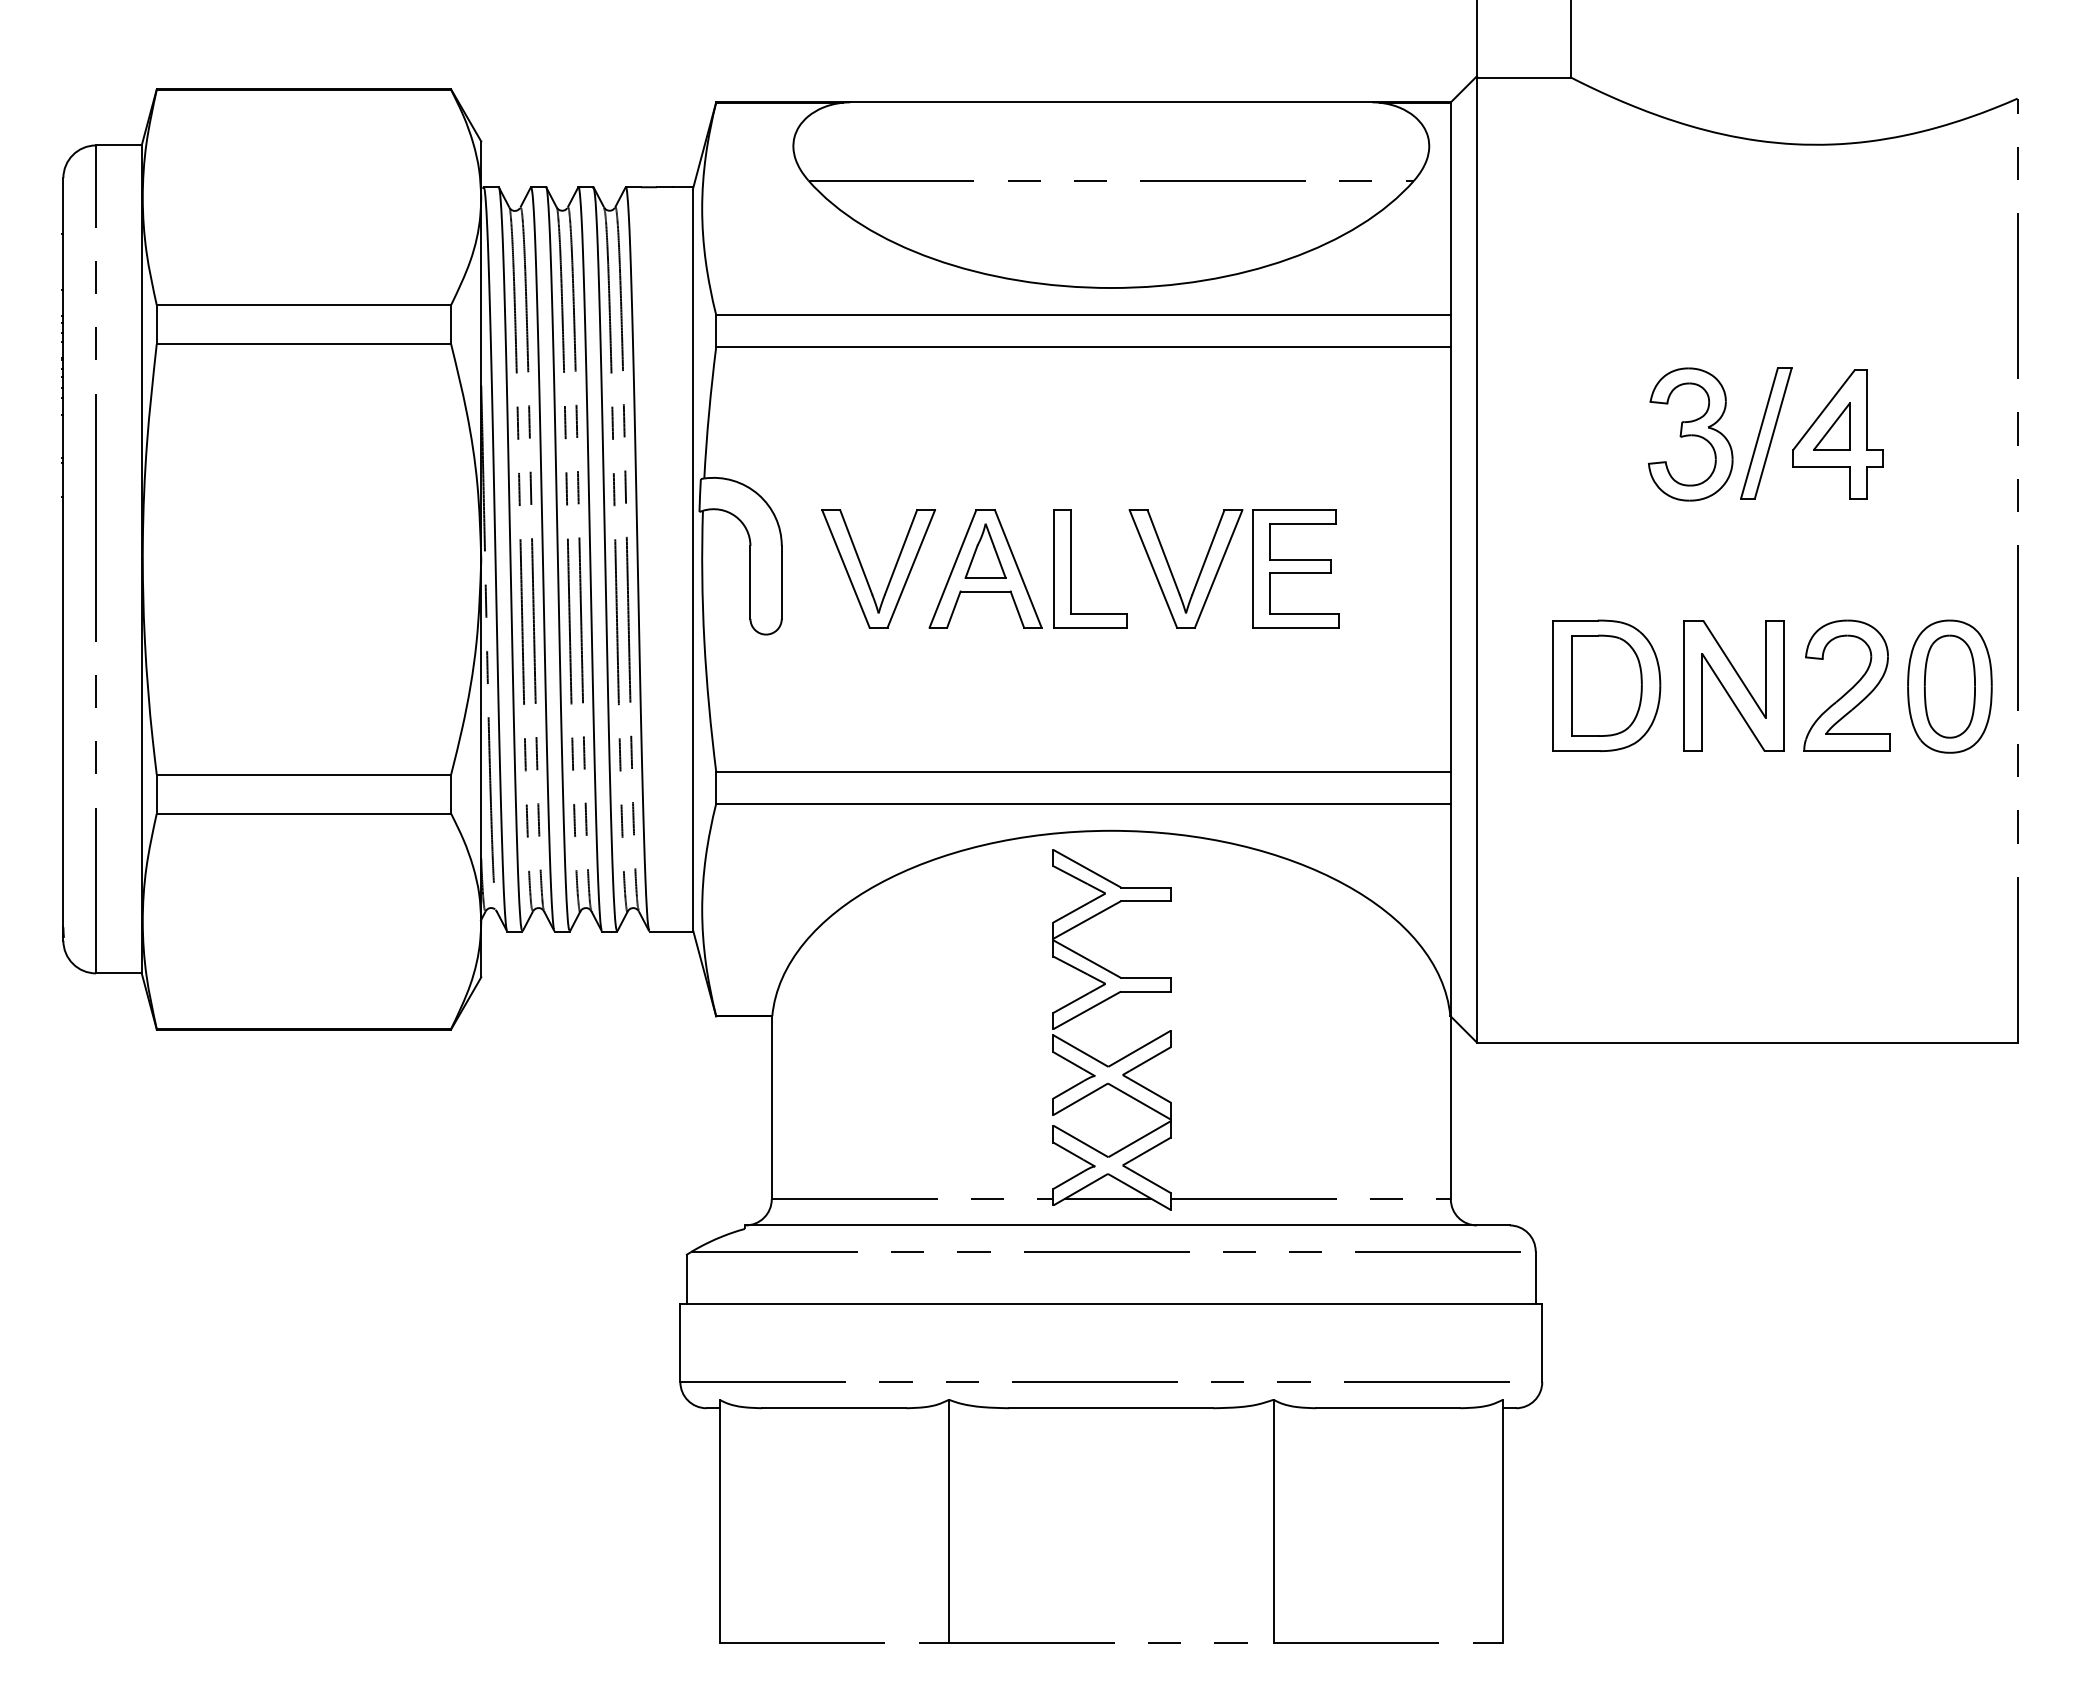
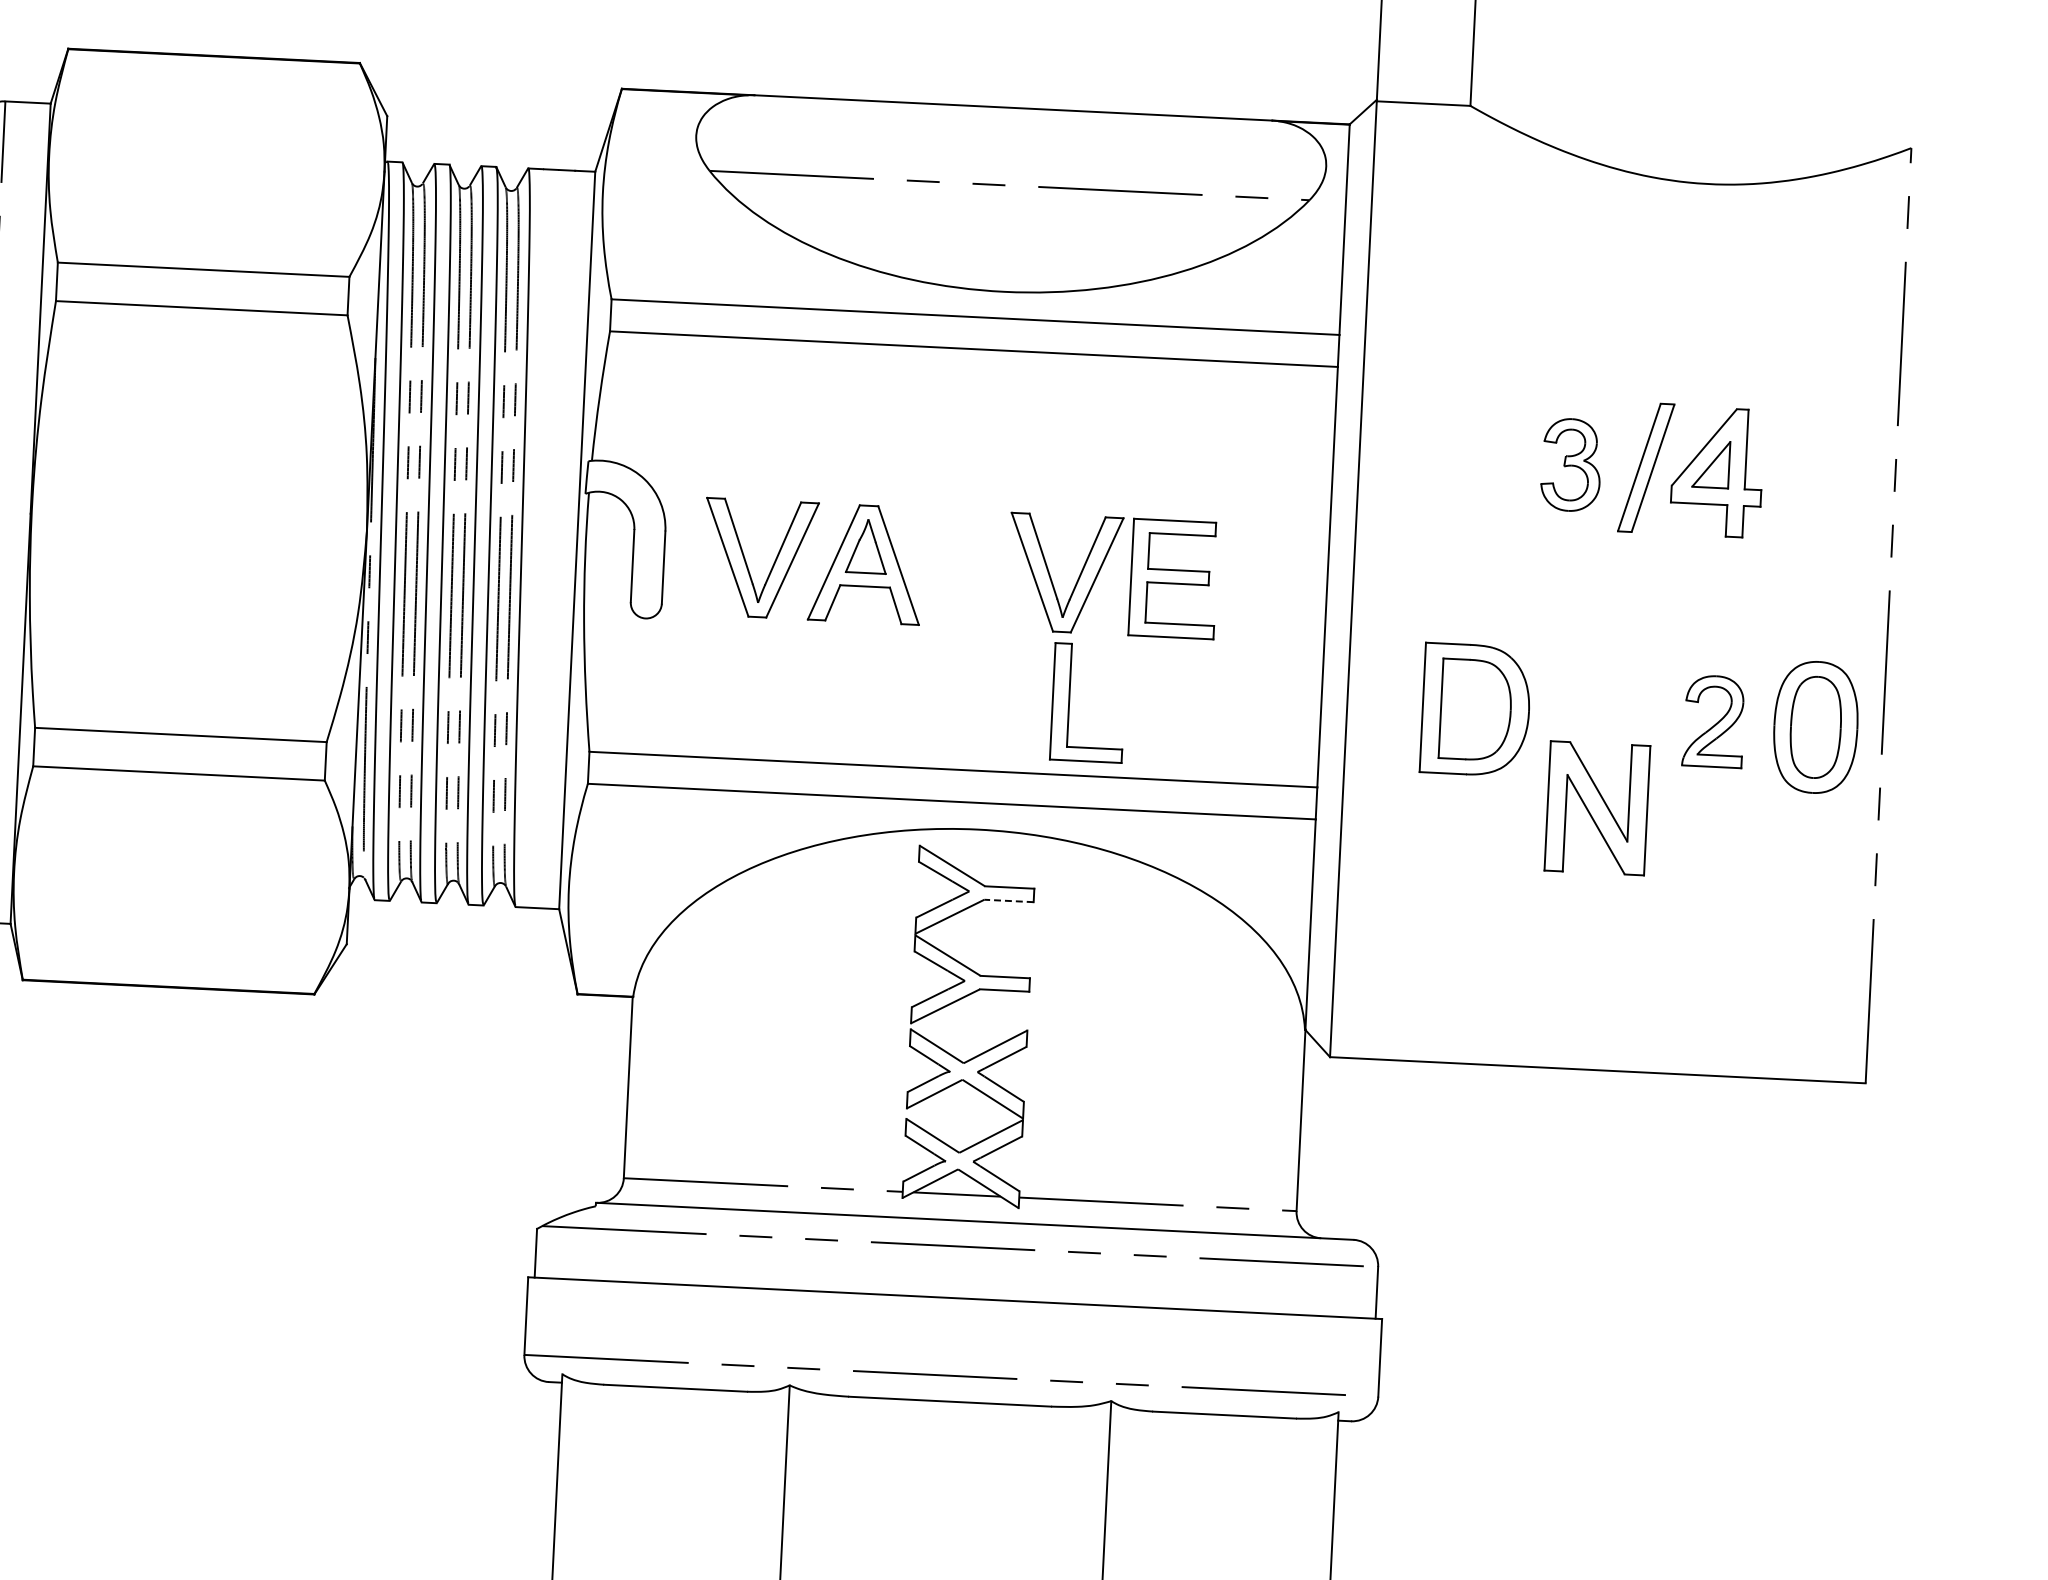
part: (1690, 434) -> (1571, 465), size x0.7
part: (1071, 568) -> (1069, 701), moved
part: (1733, 685) -> (1597, 807), moved
part: (1846, 685) -> (1713, 721), size x0.7
line: (1146, 901) -> (1009, 901), solid -> dashed

